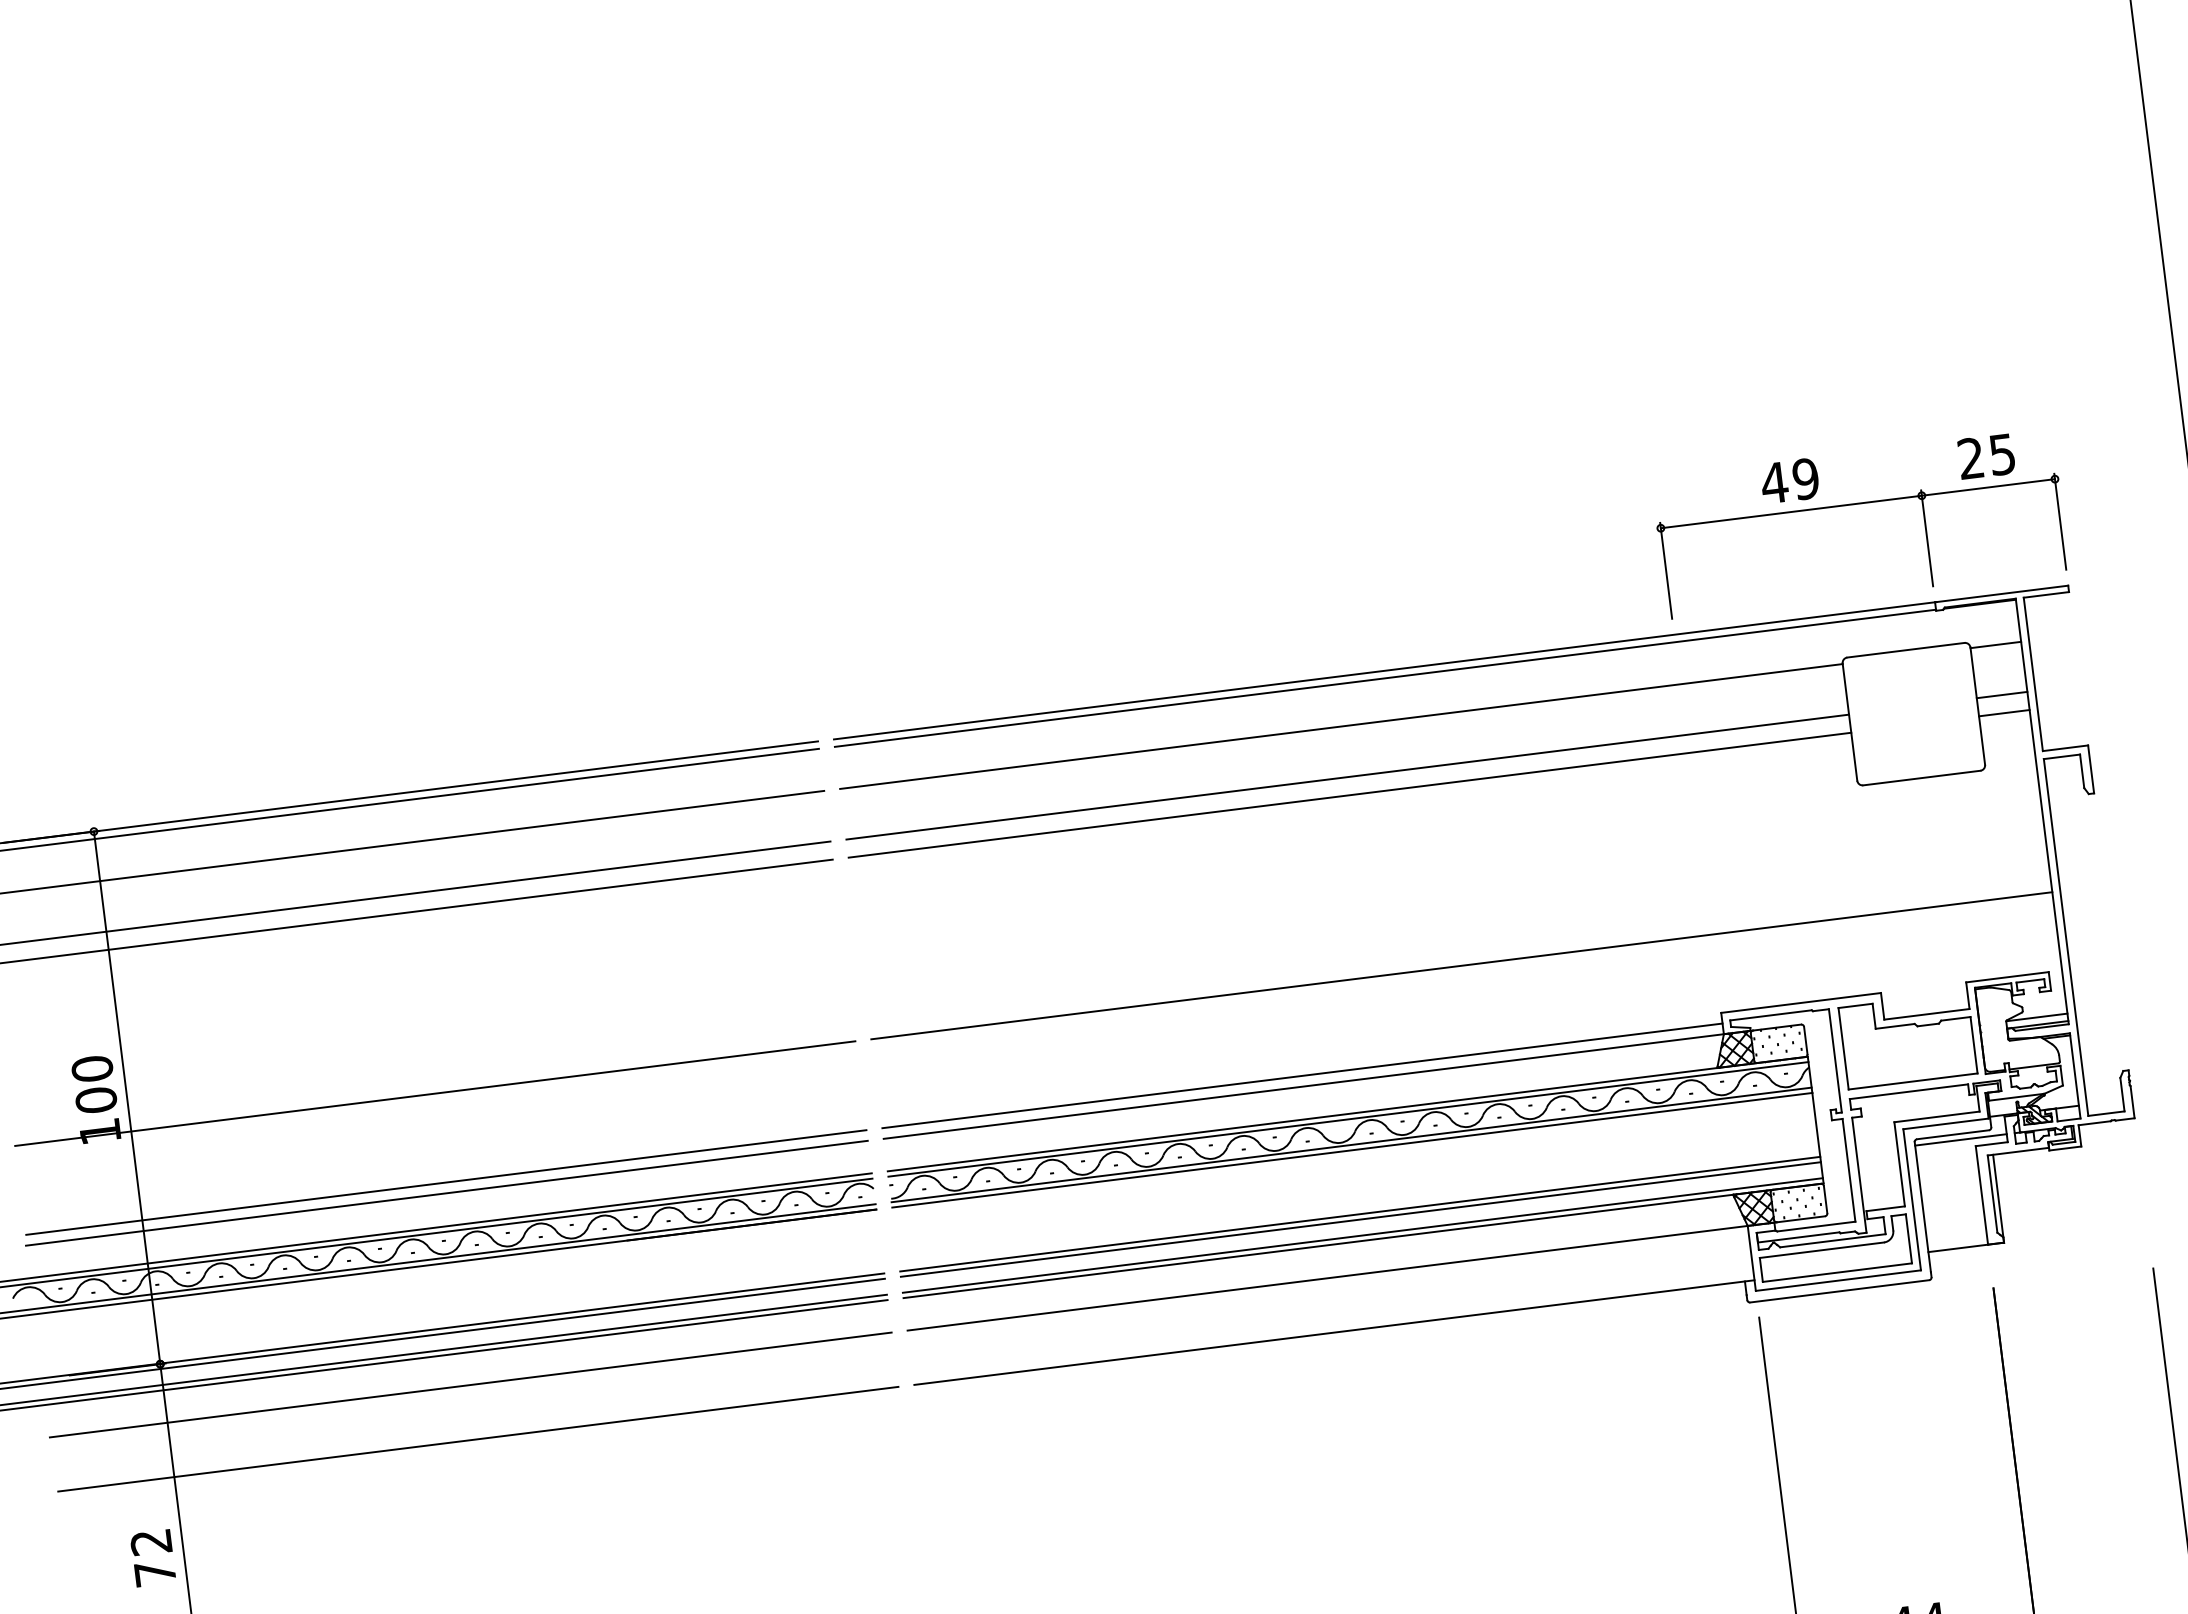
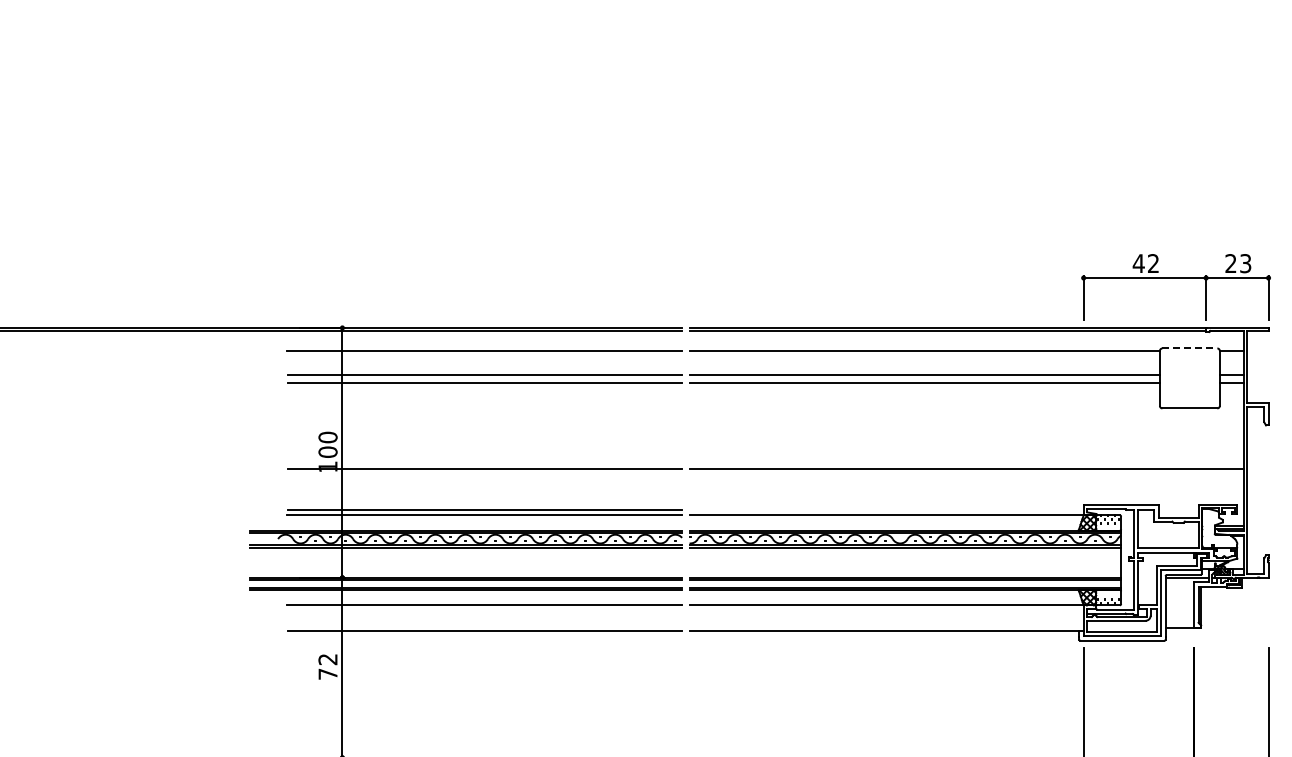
text: (2001, 454) -> (1245, 263), 25 -> 23
text: (1805, 478) -> (1153, 263), 49 -> 42
line: (1907, 650) -> (1190, 348), solid -> dashed
line: (1302, 1076) -> (886, 510), removed

